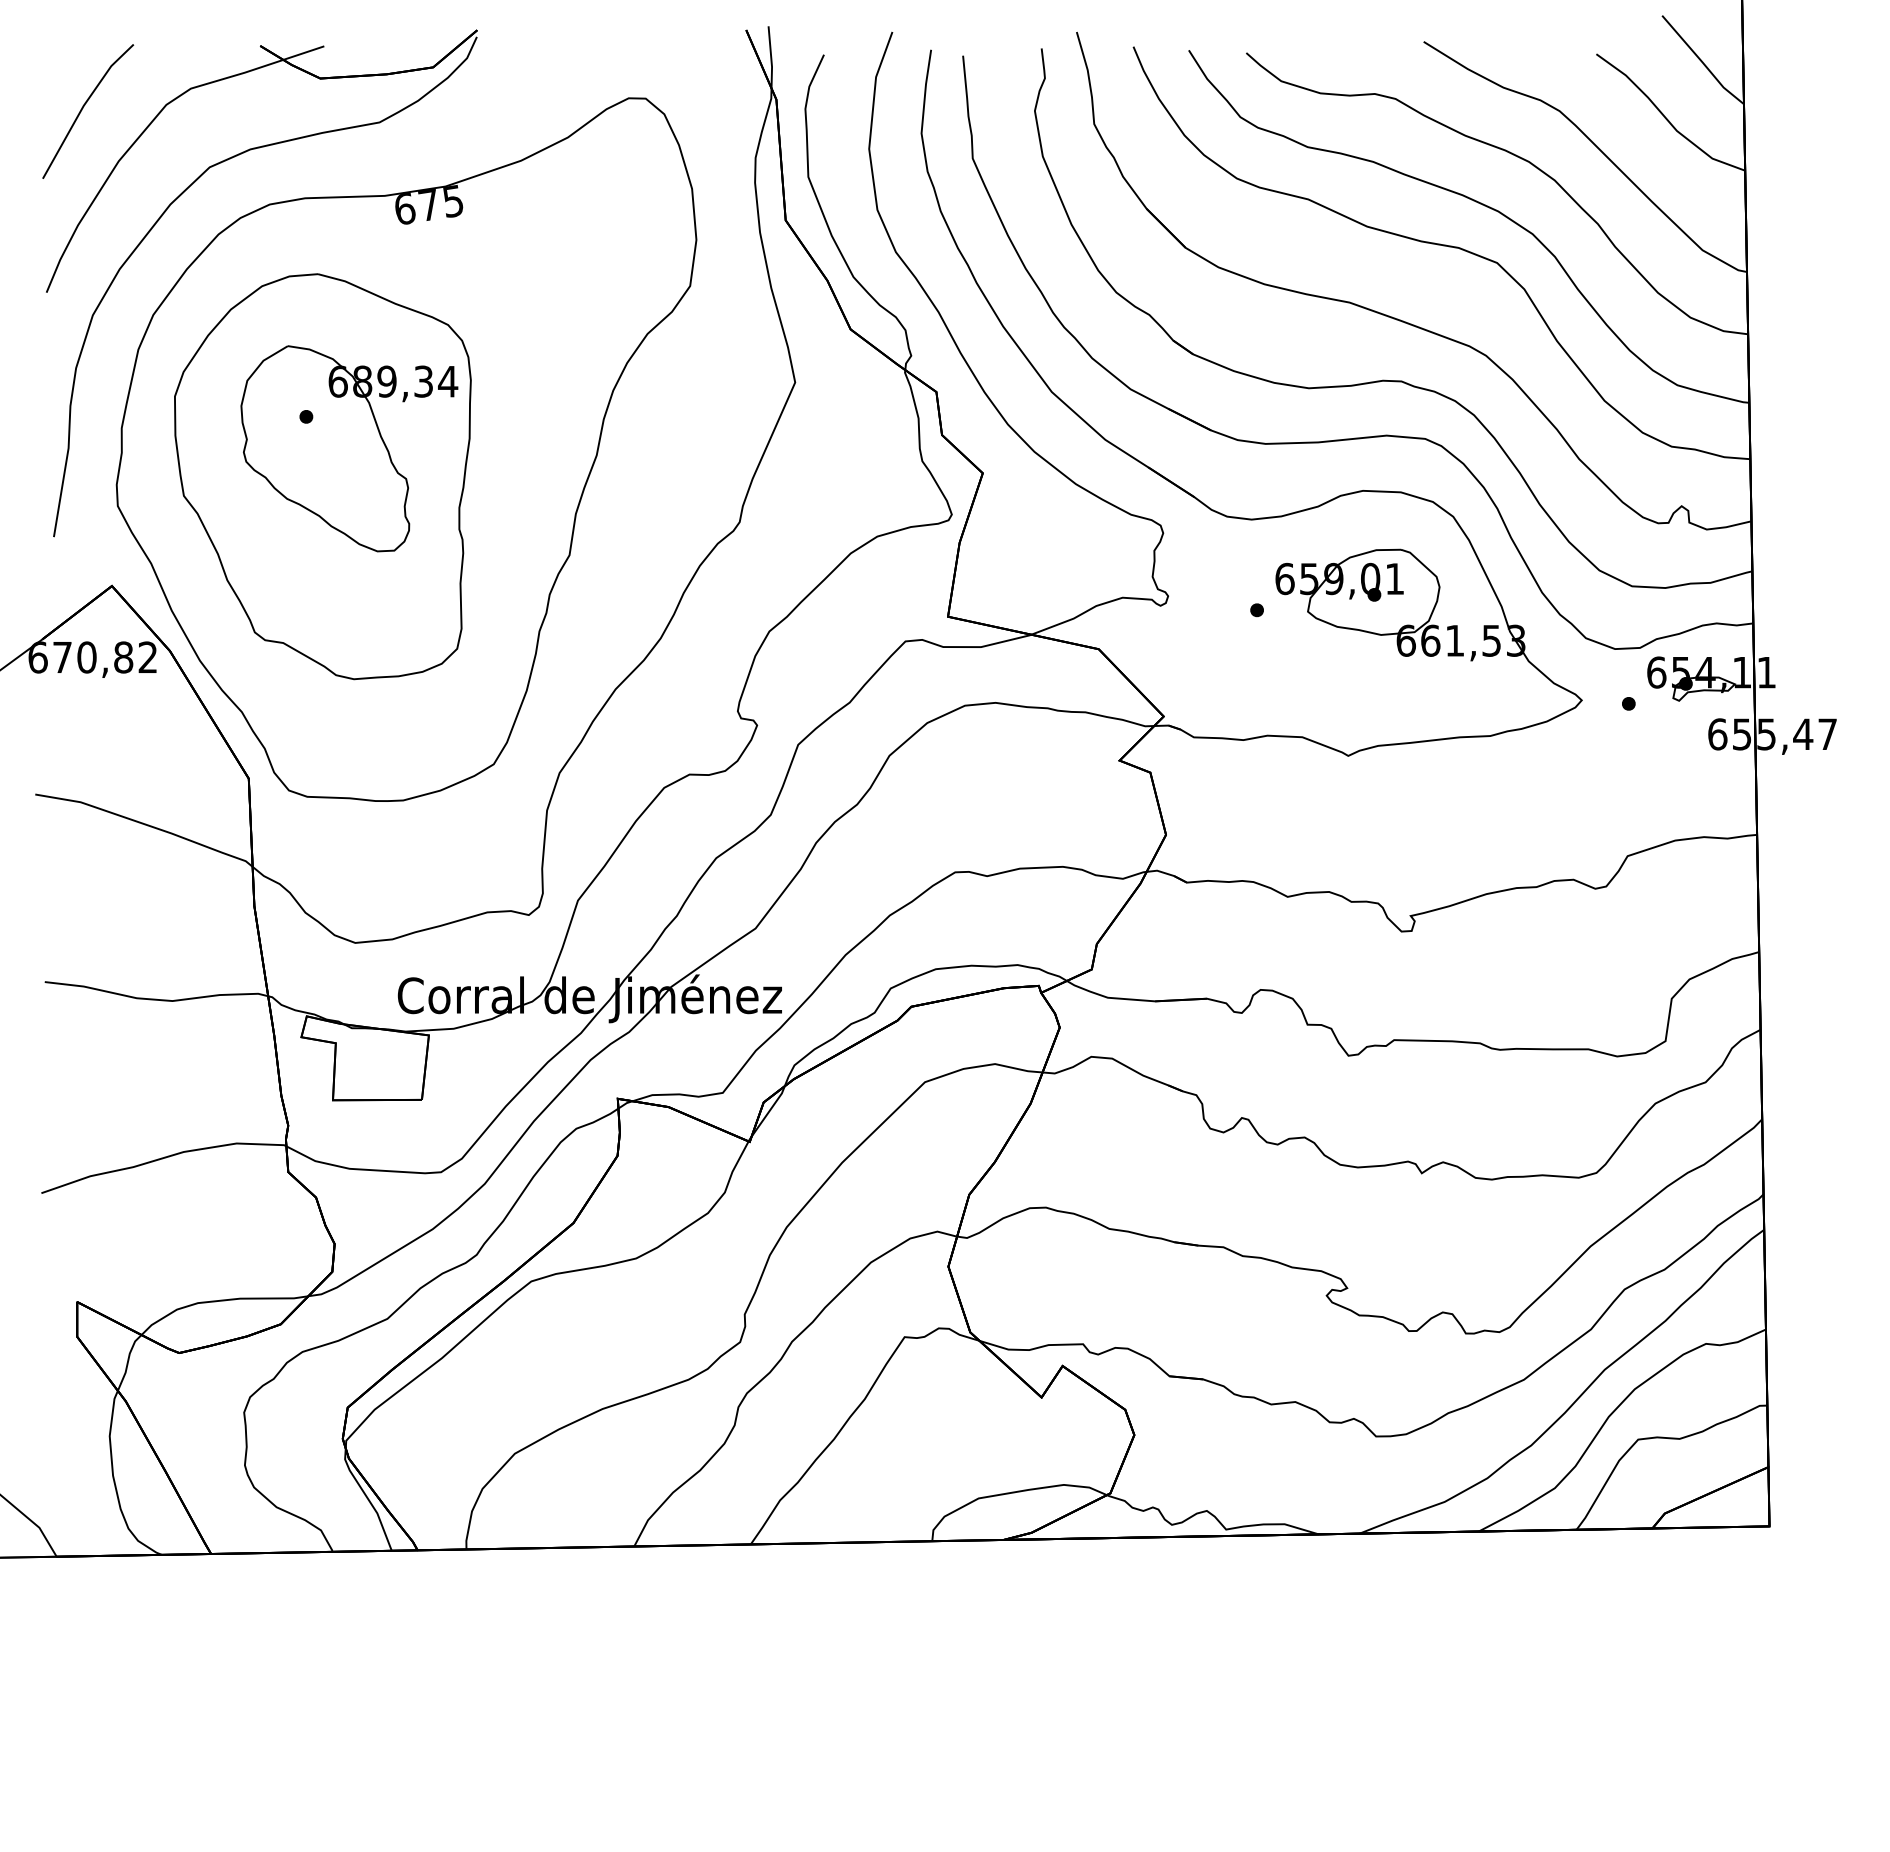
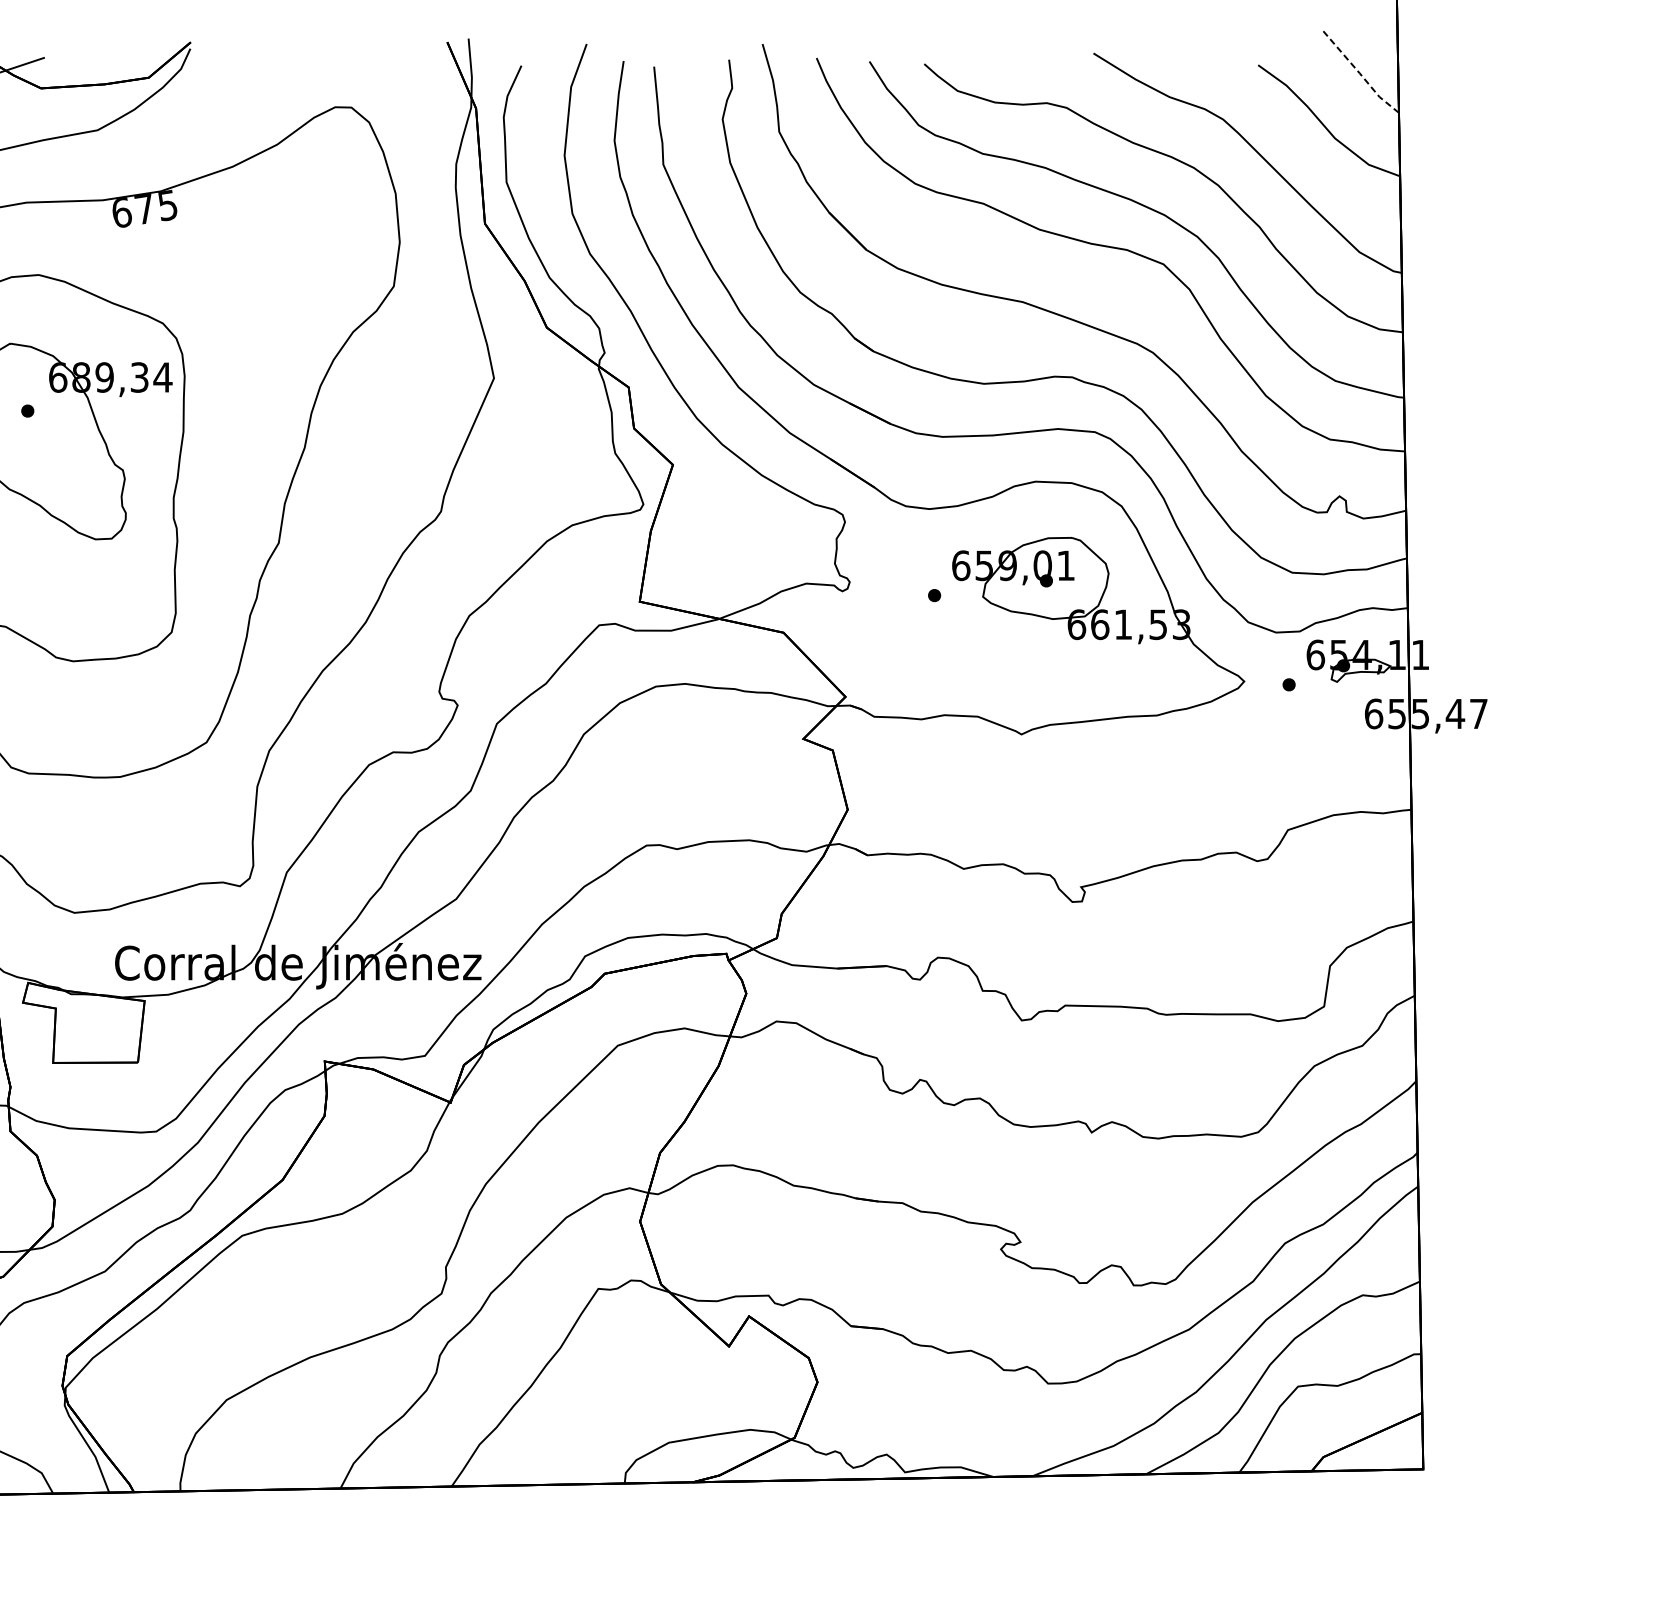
line: (1702, 62) -> (1359, 73), solid -> dashed

